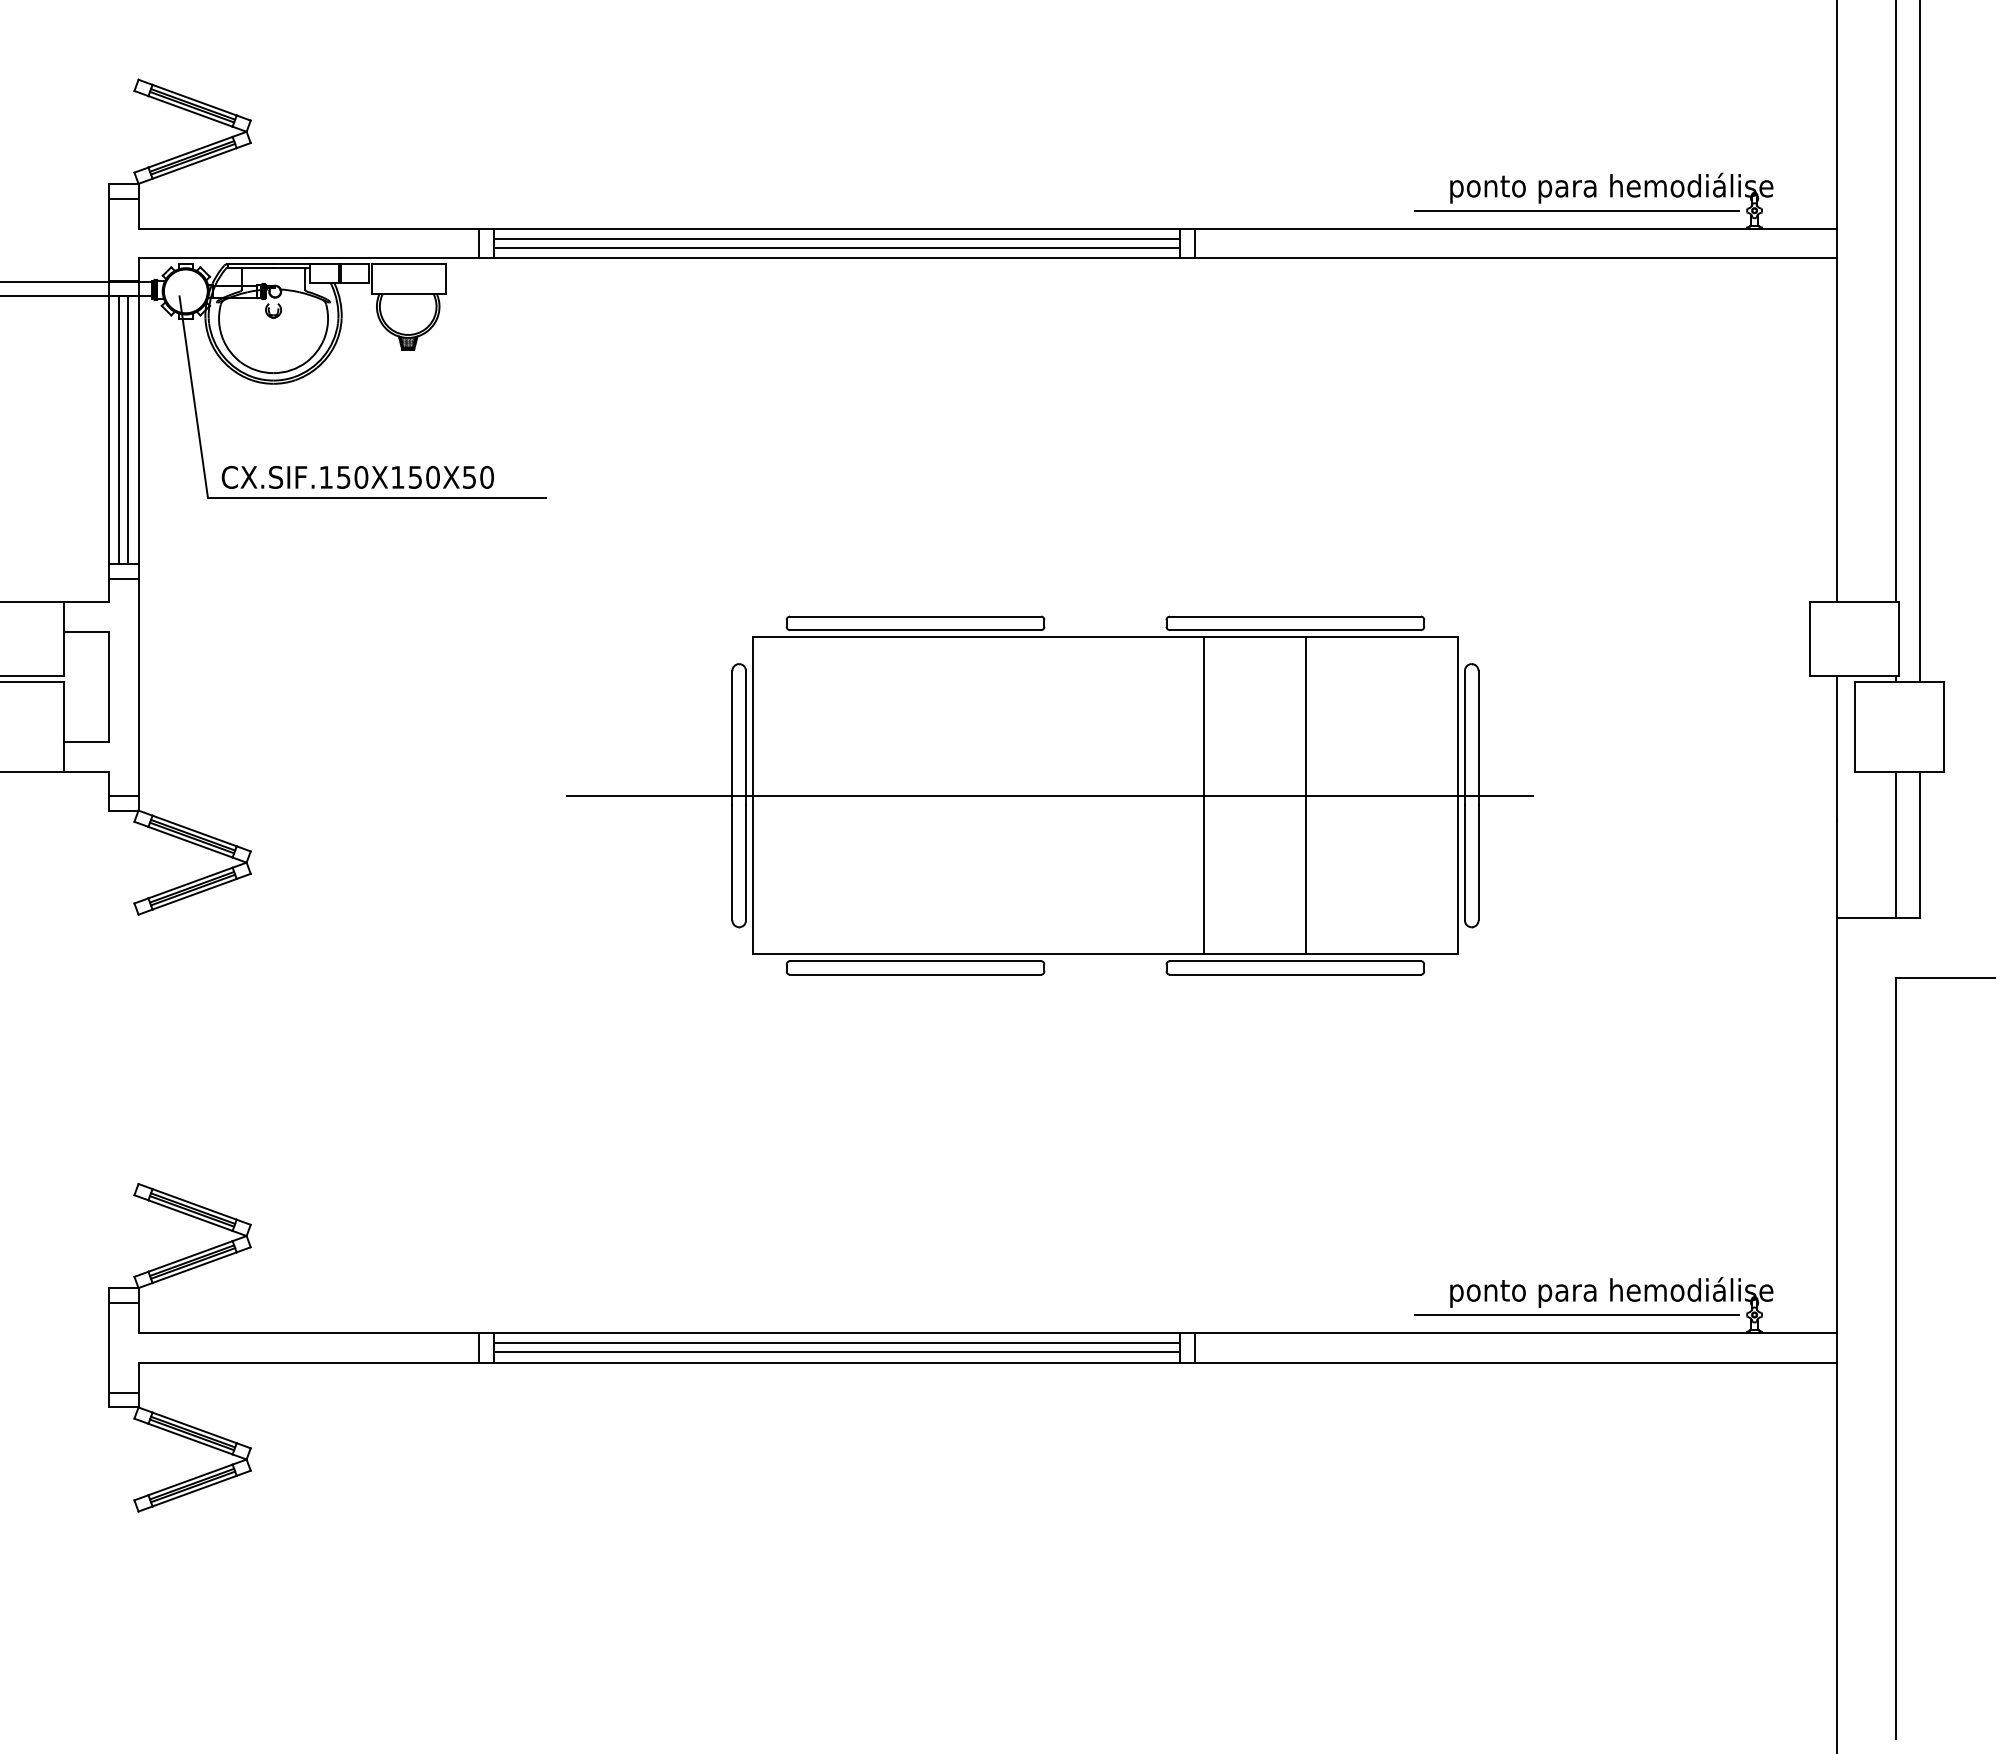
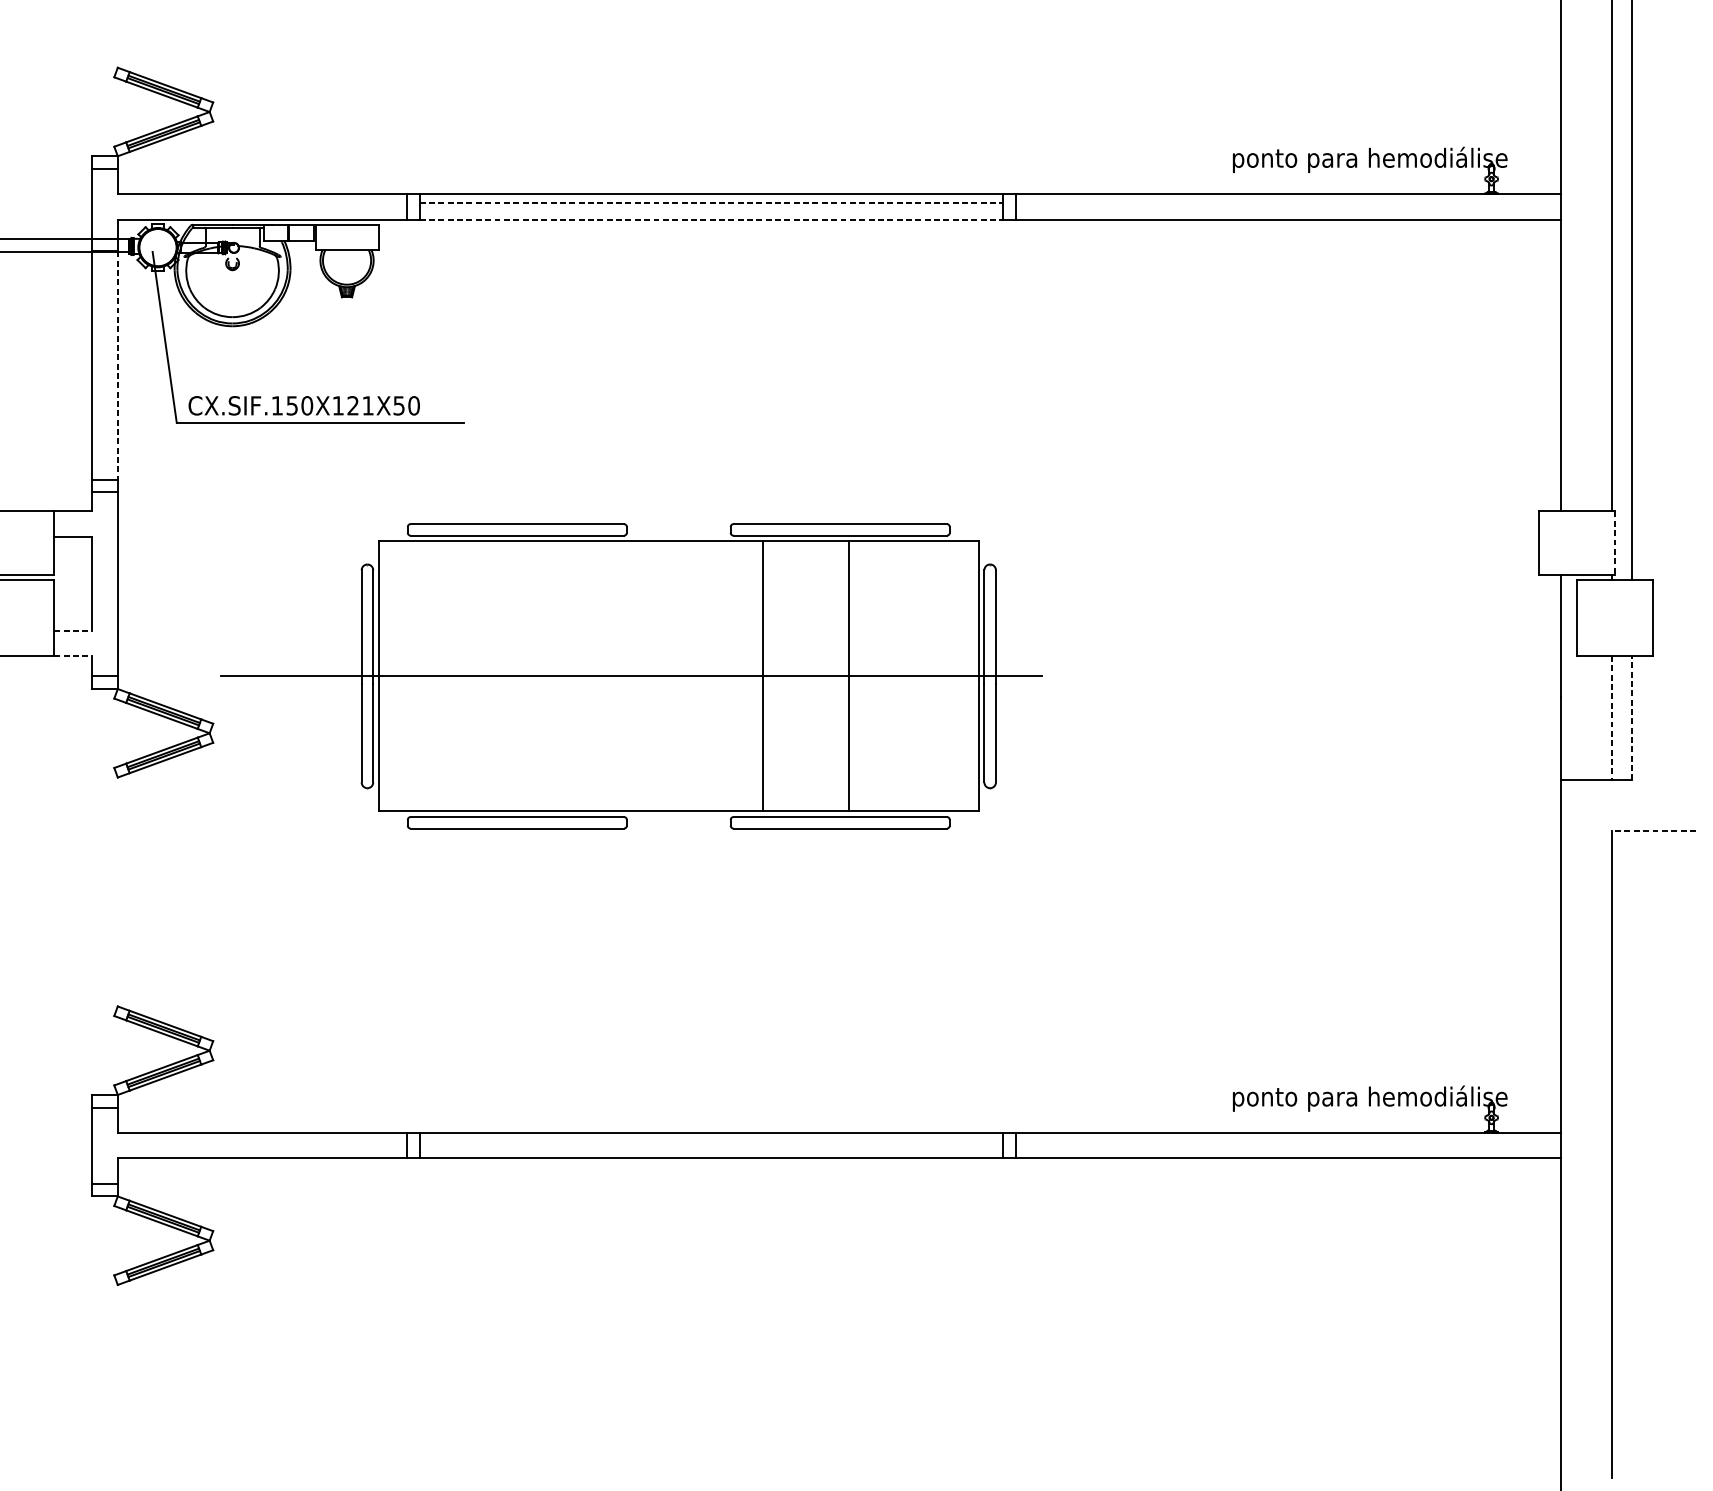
line: (1576, 210) -> (1340, 178), removed
line: (837, 239) -> (711, 203), solid -> dashed
line: (836, 248) -> (711, 211), removed
line: (837, 258) -> (711, 219), solid -> dashed
line: (119, 429) -> (101, 365), removed
line: (128, 429) -> (109, 365), removed
line: (138, 430) -> (117, 365), solid -> dashed
text: (423, 476) -> (360, 405), CX.SIF.150X150X50 -> CX.SIF.150X121X50
line: (1899, 639) -> (1614, 543), solid -> dashed
line: (86, 741) -> (73, 630), solid -> dashed
line: (86, 771) -> (73, 655), solid -> dashed
part: (1049, 795) -> (631, 676), moved
line: (1920, 844) -> (1632, 717), solid -> dashed
line: (1896, 845) -> (1612, 718), solid -> dashed
line: (1945, 977) -> (1653, 830), solid -> dashed
line: (1576, 1314) -> (1340, 1117), removed
line: (836, 1343) -> (711, 1142), removed
line: (836, 1352) -> (711, 1149), removed

